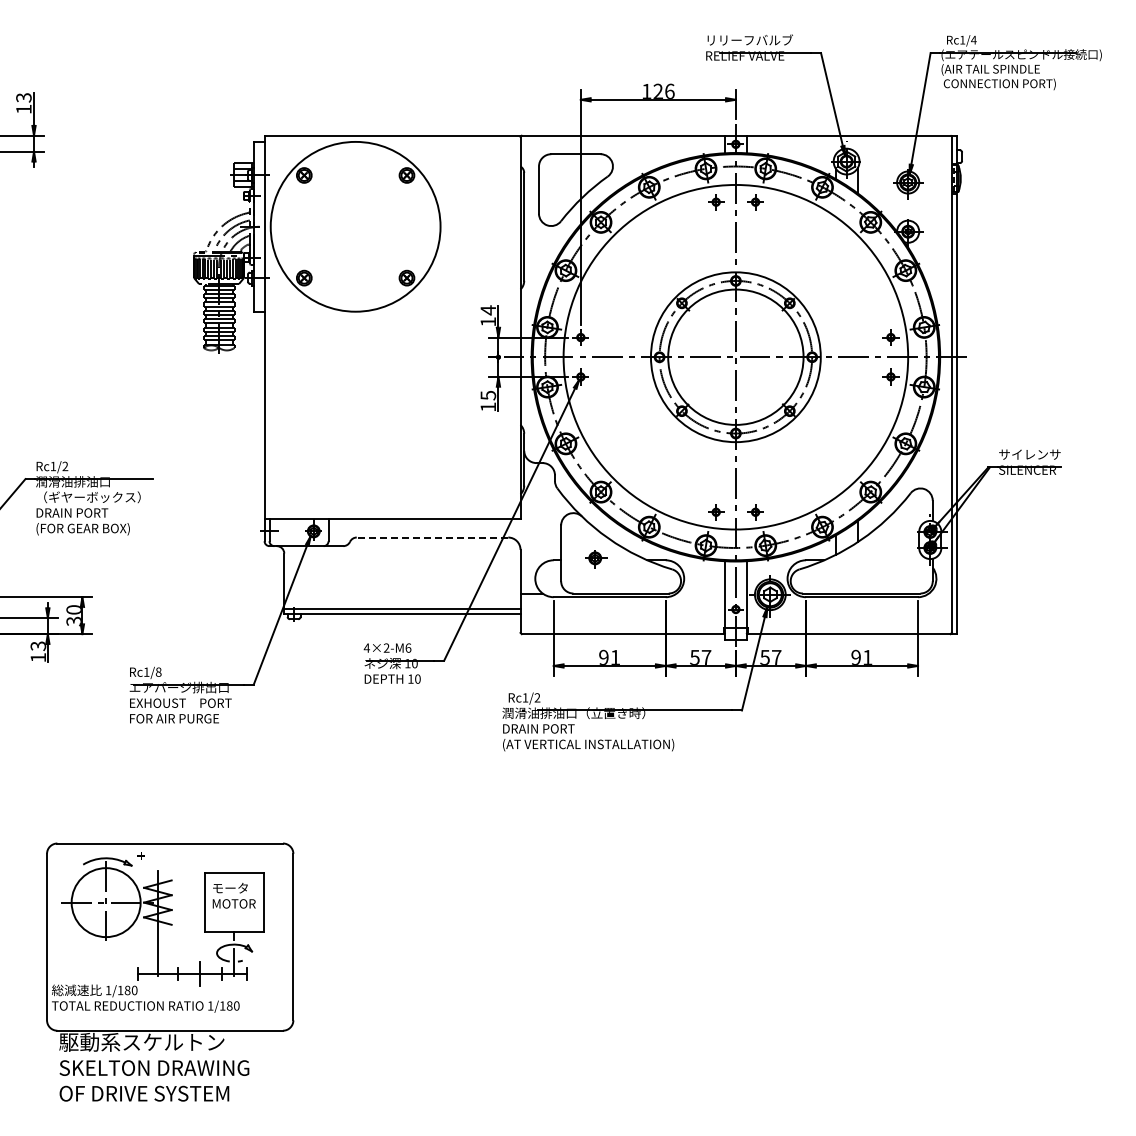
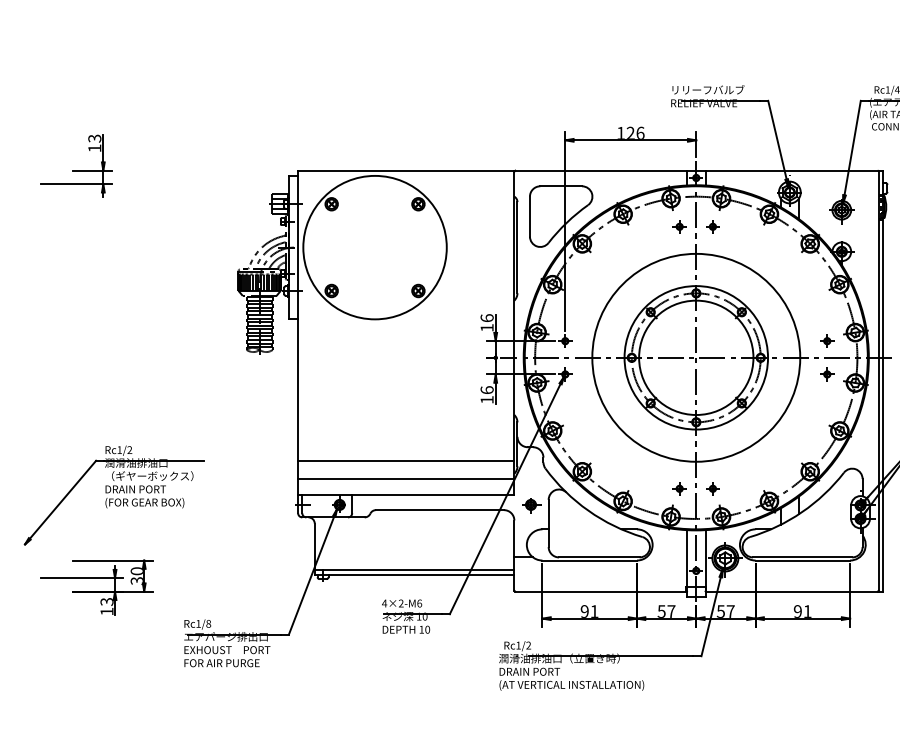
text: (488, 310) -> (487, 318), 14 -> 16
circle: (735, 357) -> (695, 358), size x0.71
text: (488, 395) -> (487, 390), 15 -> 16
line: (392, 479) -> (406, 461), added
line: (392, 500) -> (406, 478), added
line: (432, 537) -> (439, 510), dashed -> solid
part: (596, 559) -> (532, 505), moved

